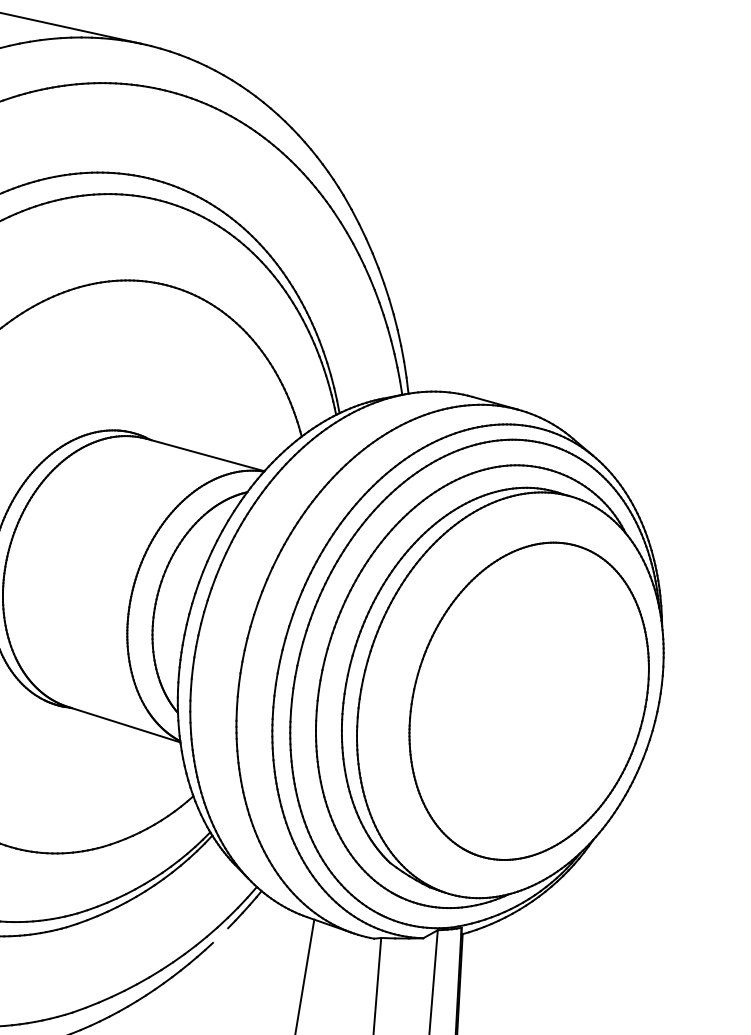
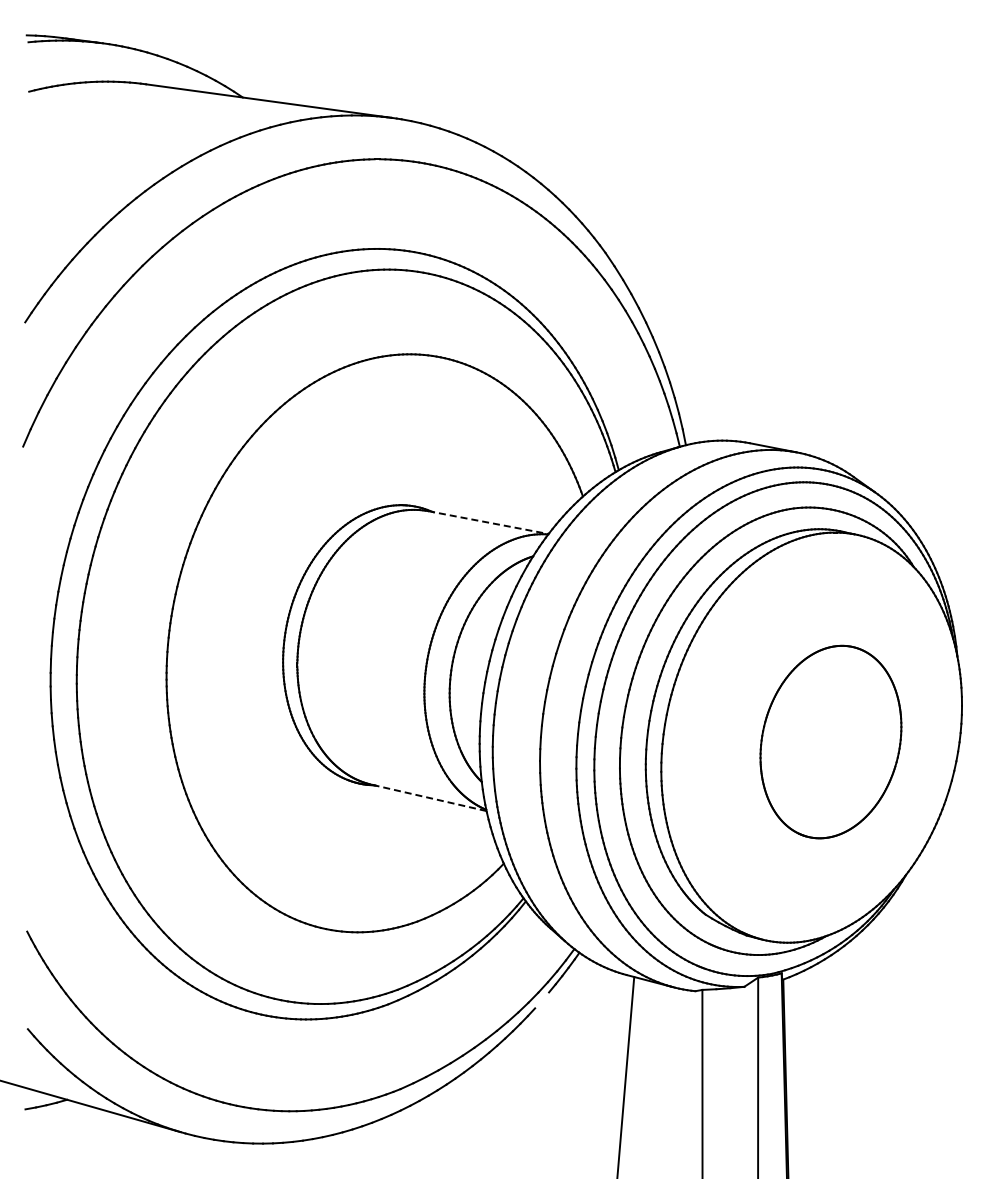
line: (205, 454) -> (488, 522), solid -> dashed
part: (528, 700) -> (830, 741), size x0.6
line: (123, 724) -> (428, 797), solid -> dashed

